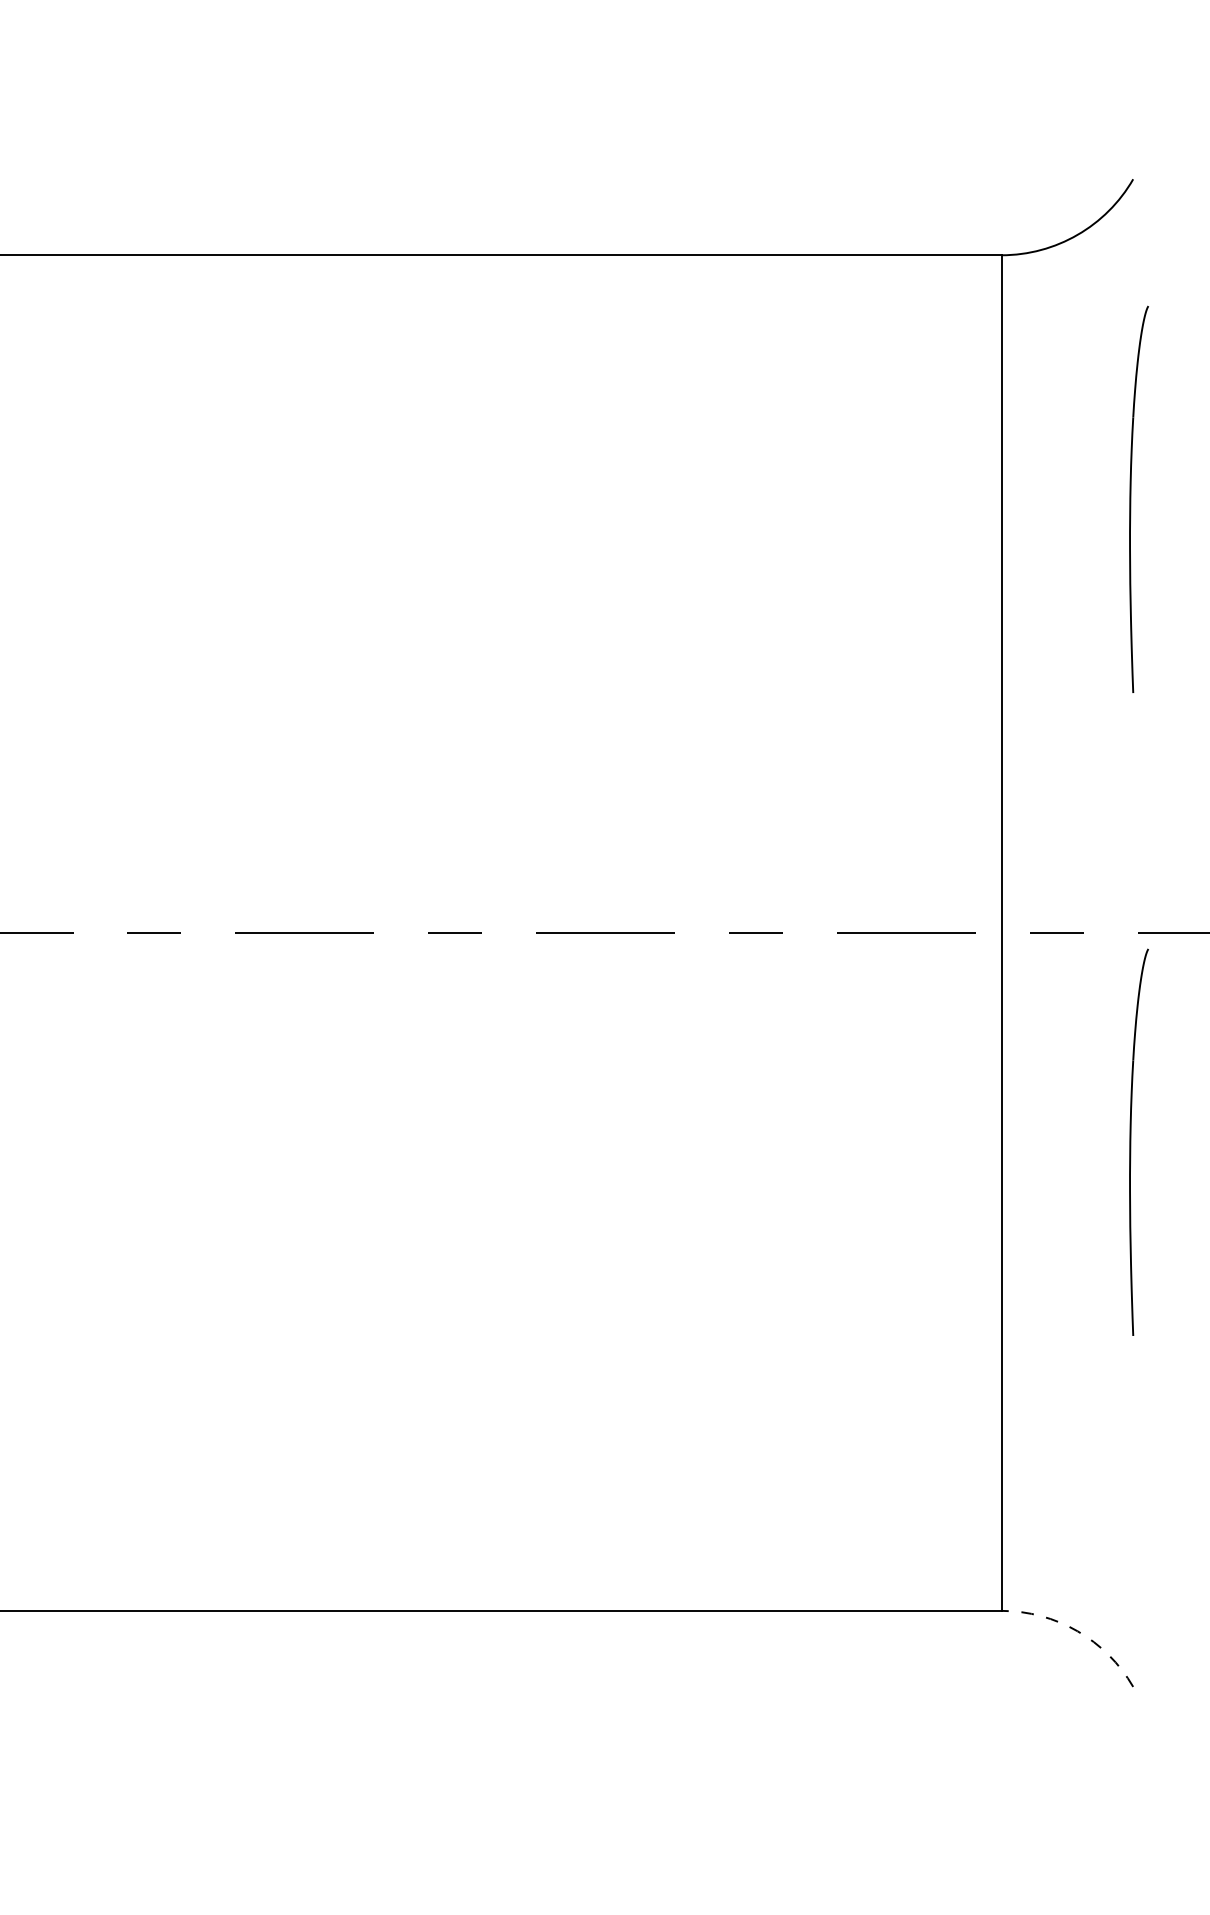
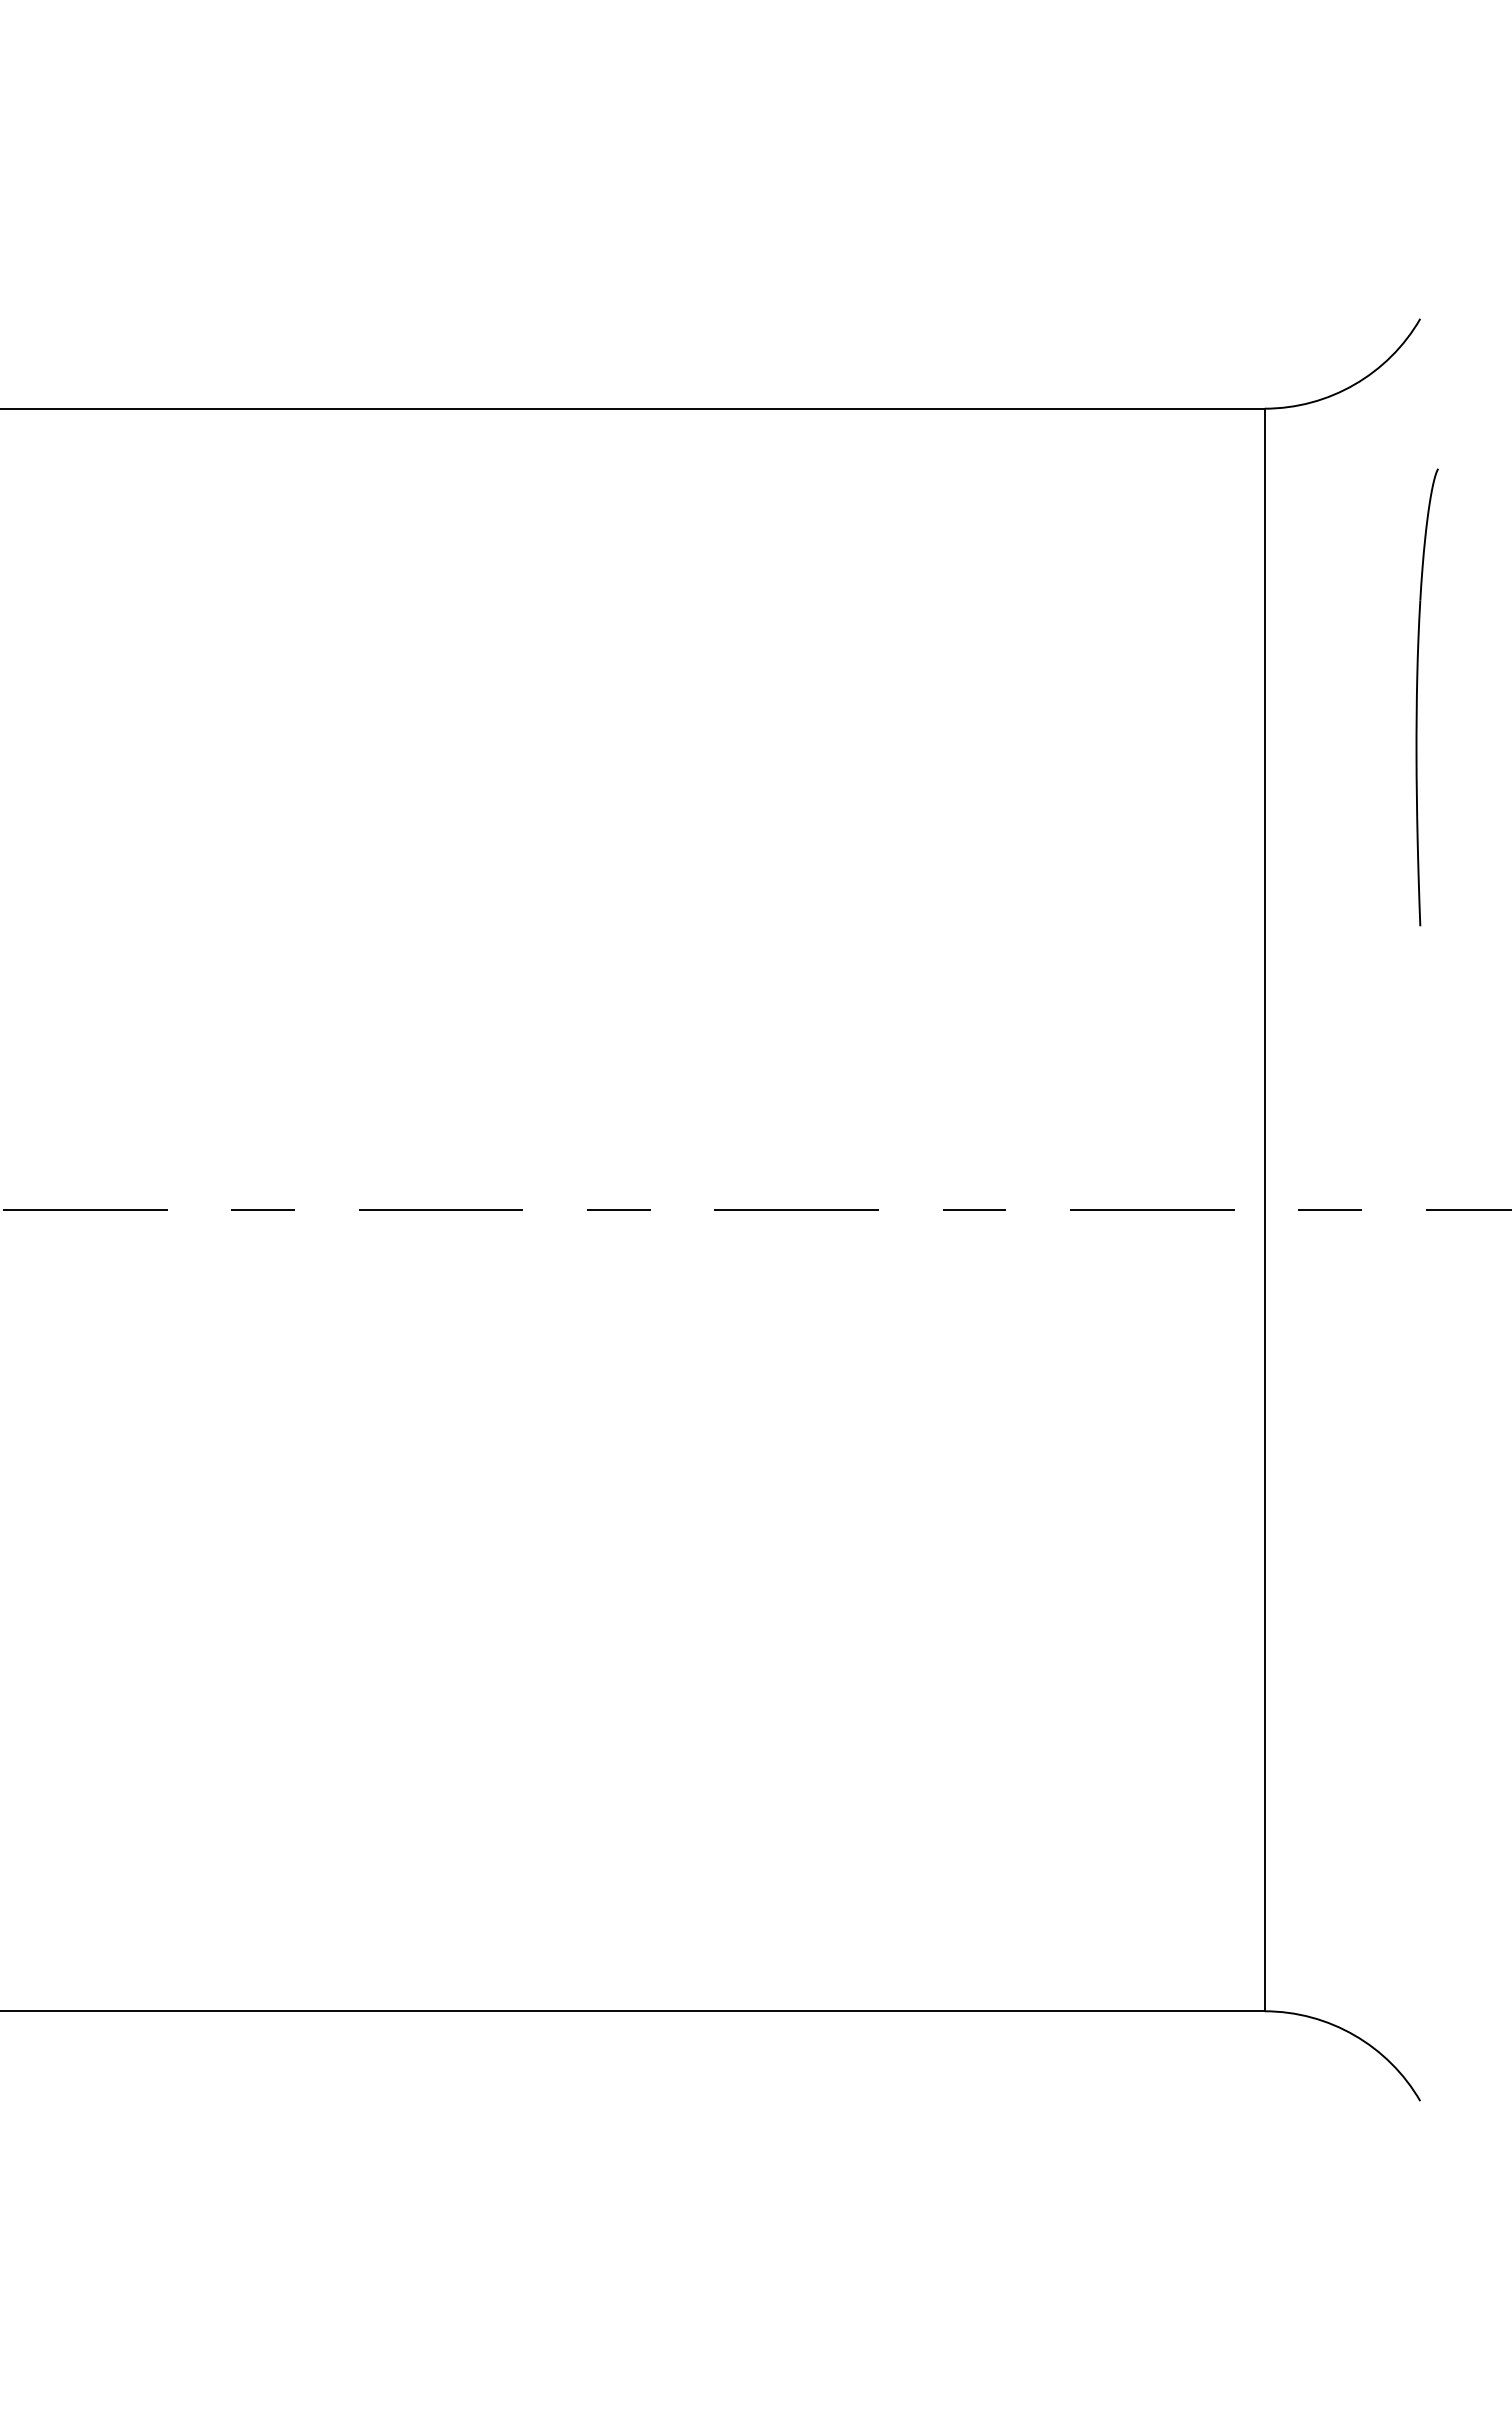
part: (1130, 1142) -> (1417, 1457), removed
arc: (1077, 1631) -> (1354, 2035), dashed -> solid

